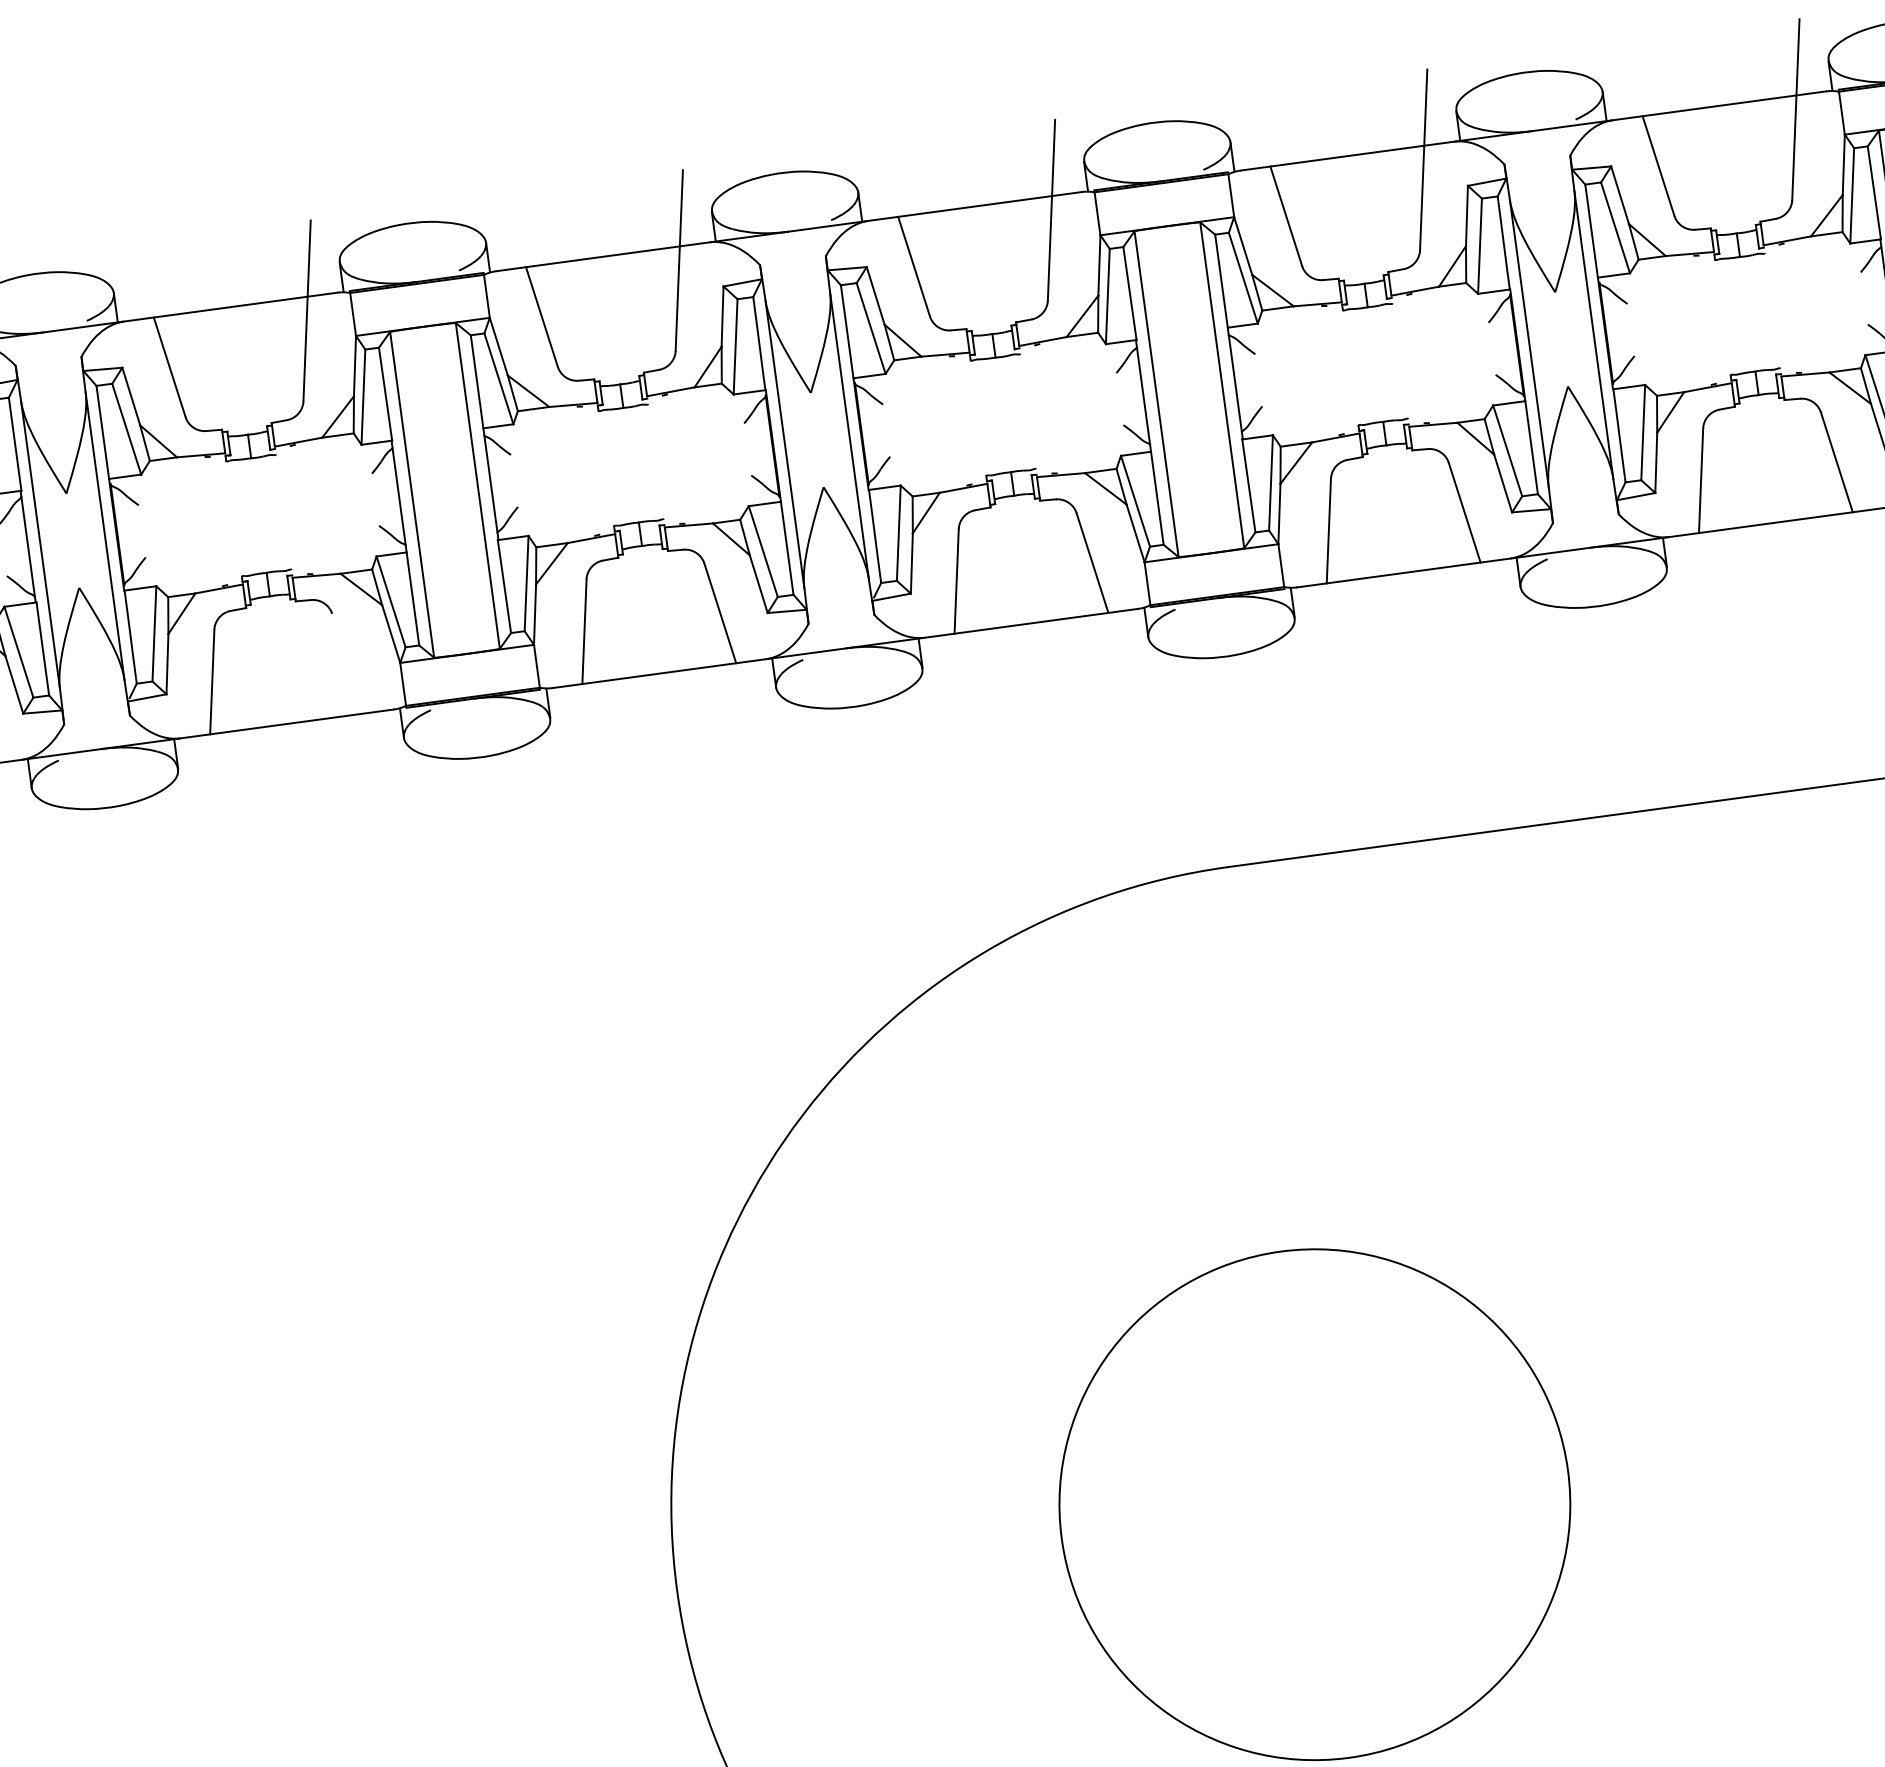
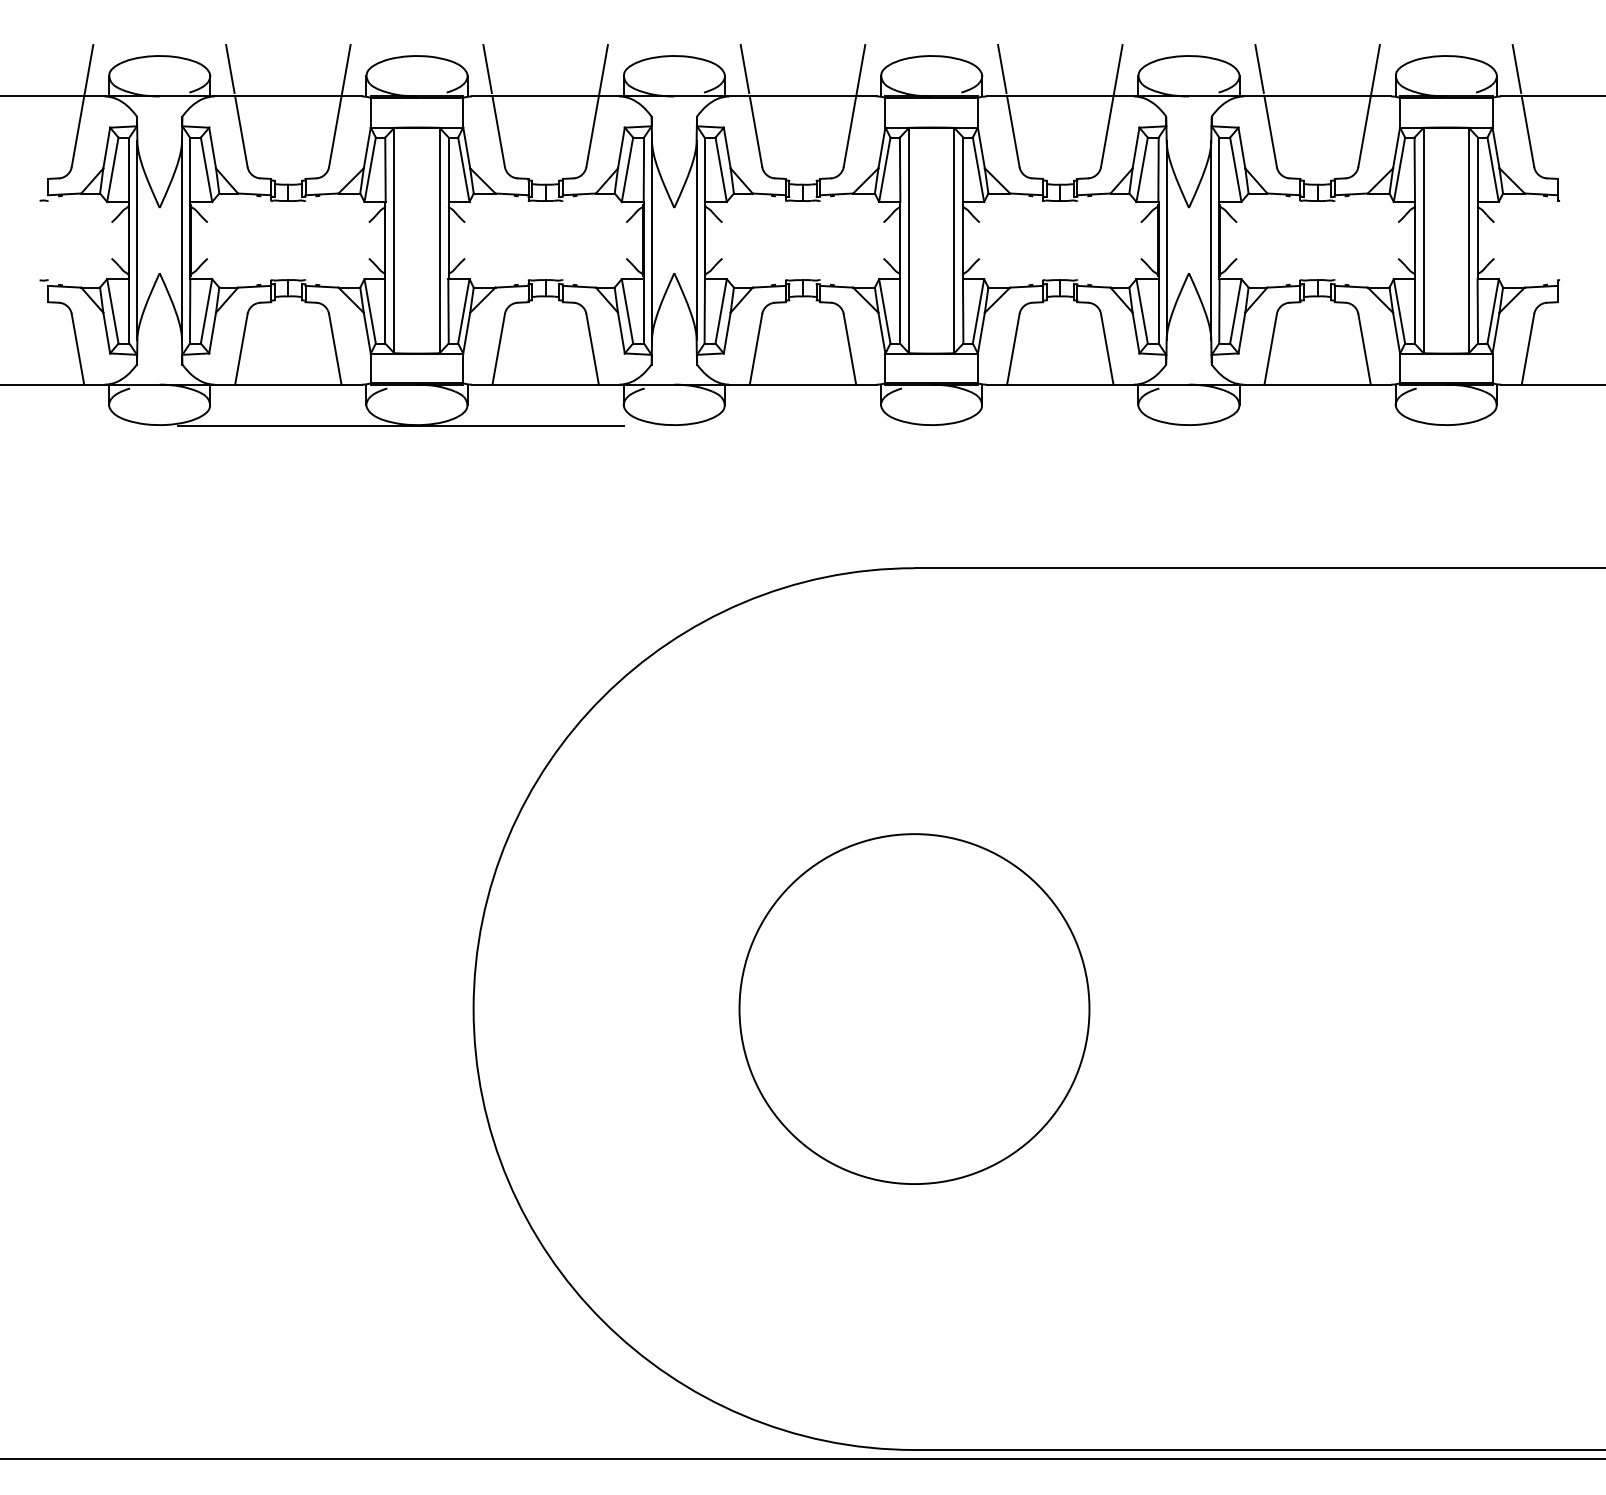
line: (1629, 76) -> (1259, 68), added
line: (1258, 126) -> (1002, 68), added
line: (885, 177) -> (744, 68), added
line: (513, 227) -> (487, 68), added
line: (141, 277) -> (230, 68), added
line: (348, 663) -> (335, 349), added
line: (457, 761) -> (400, 425), added

